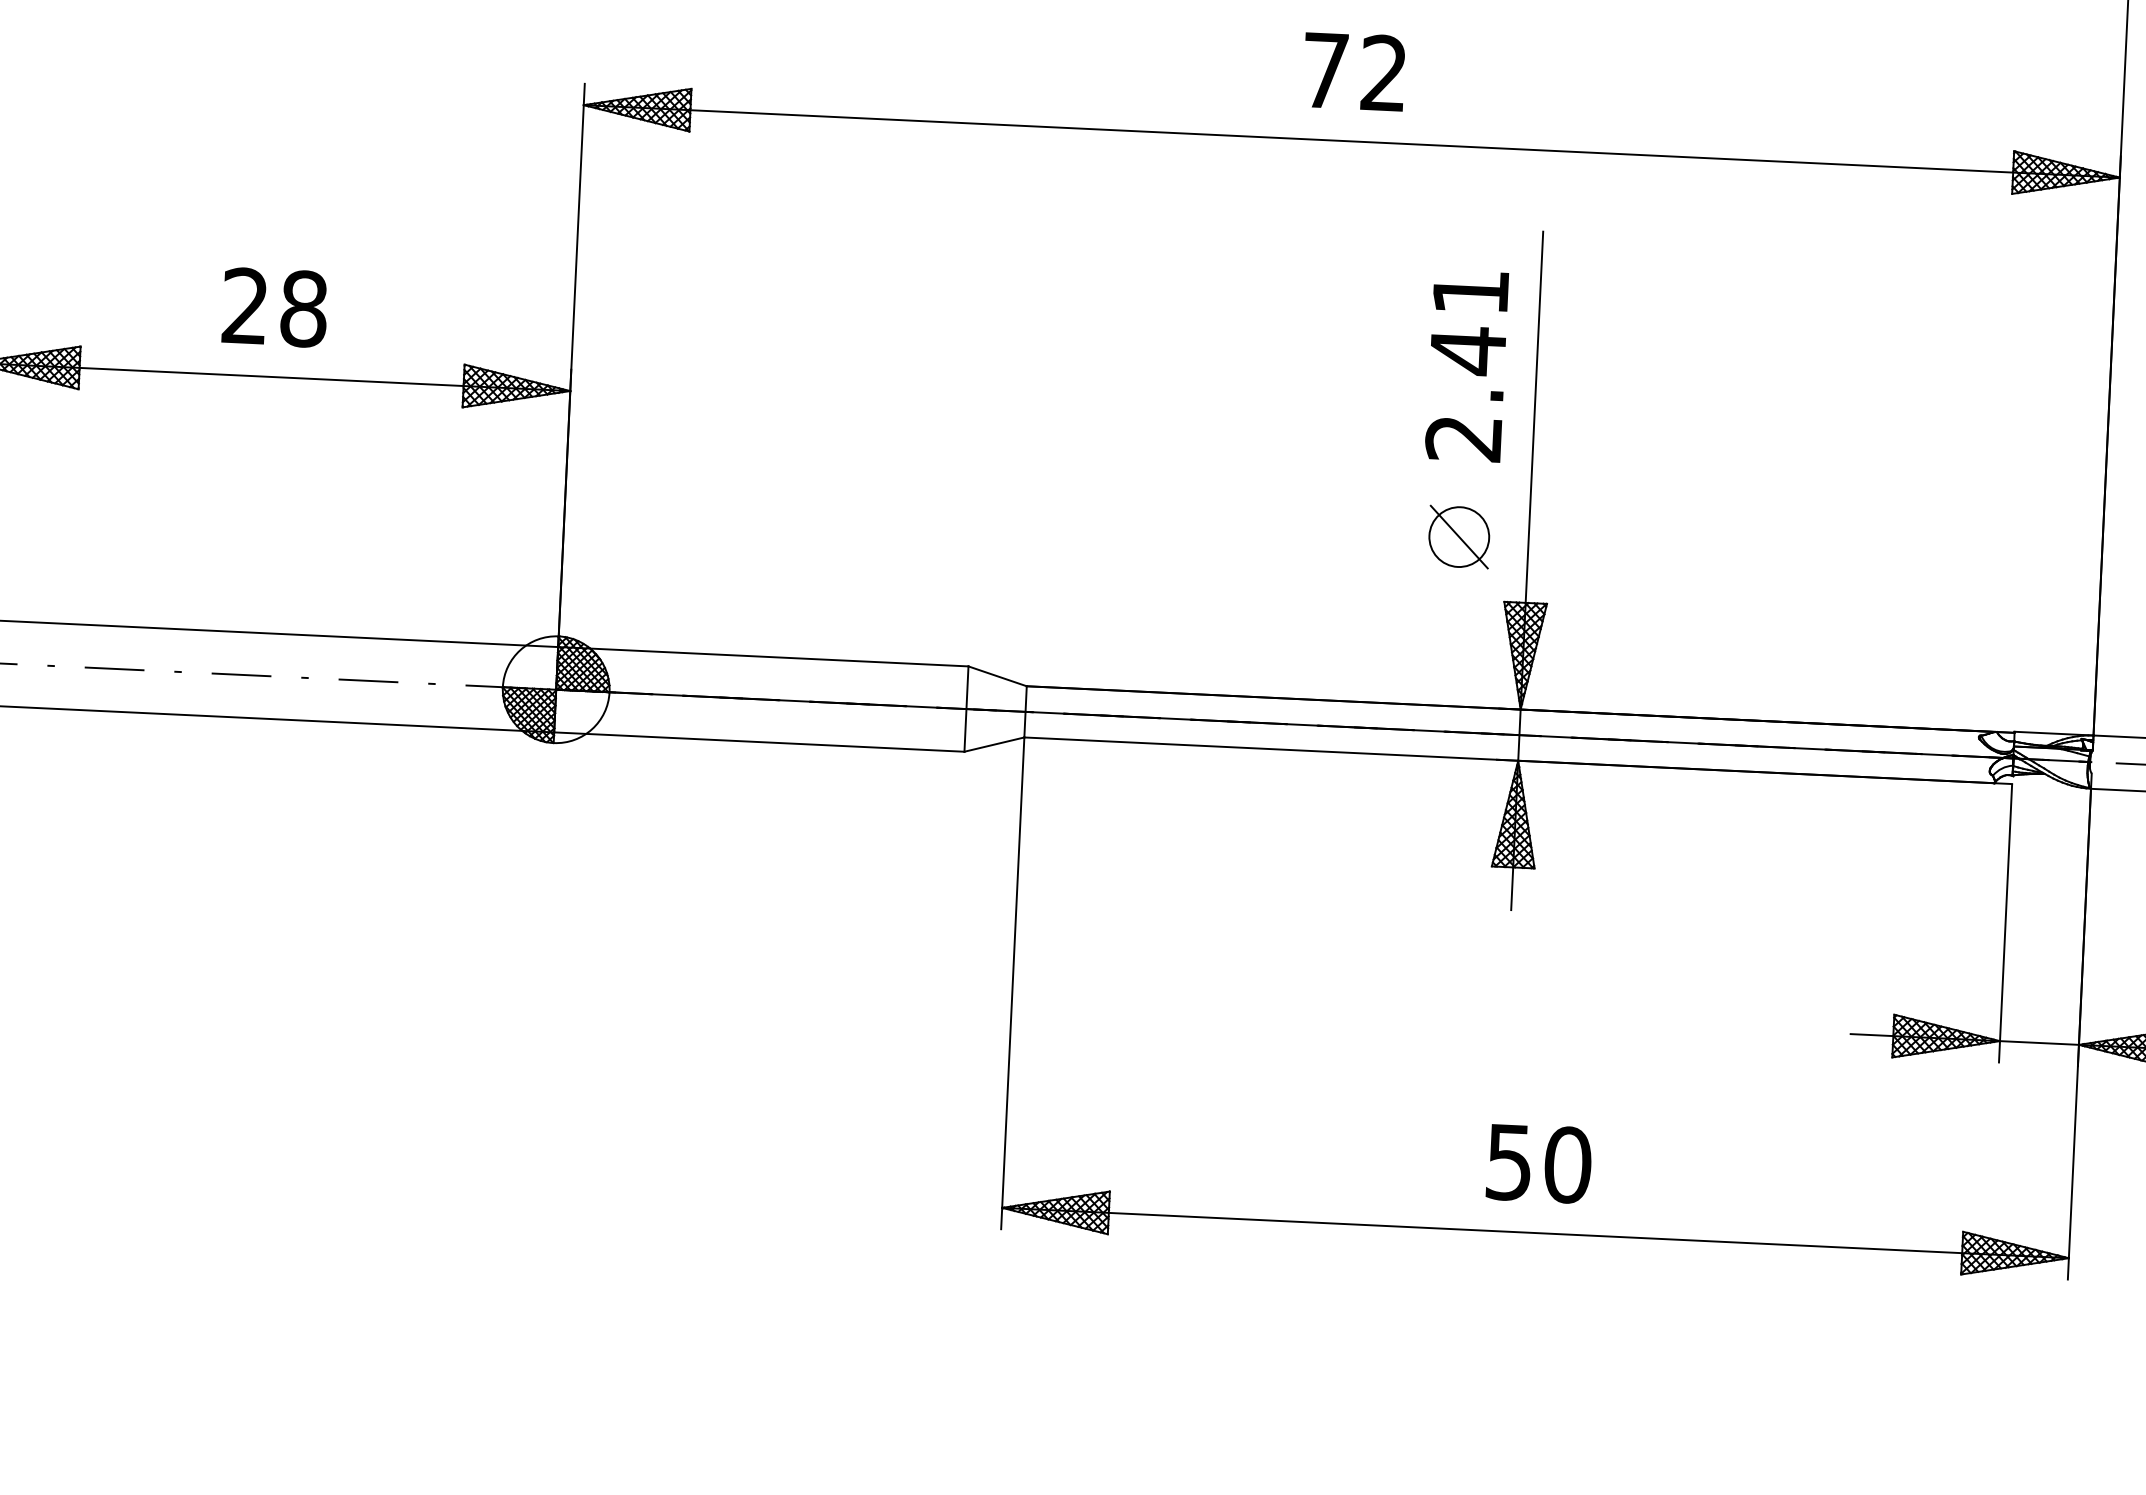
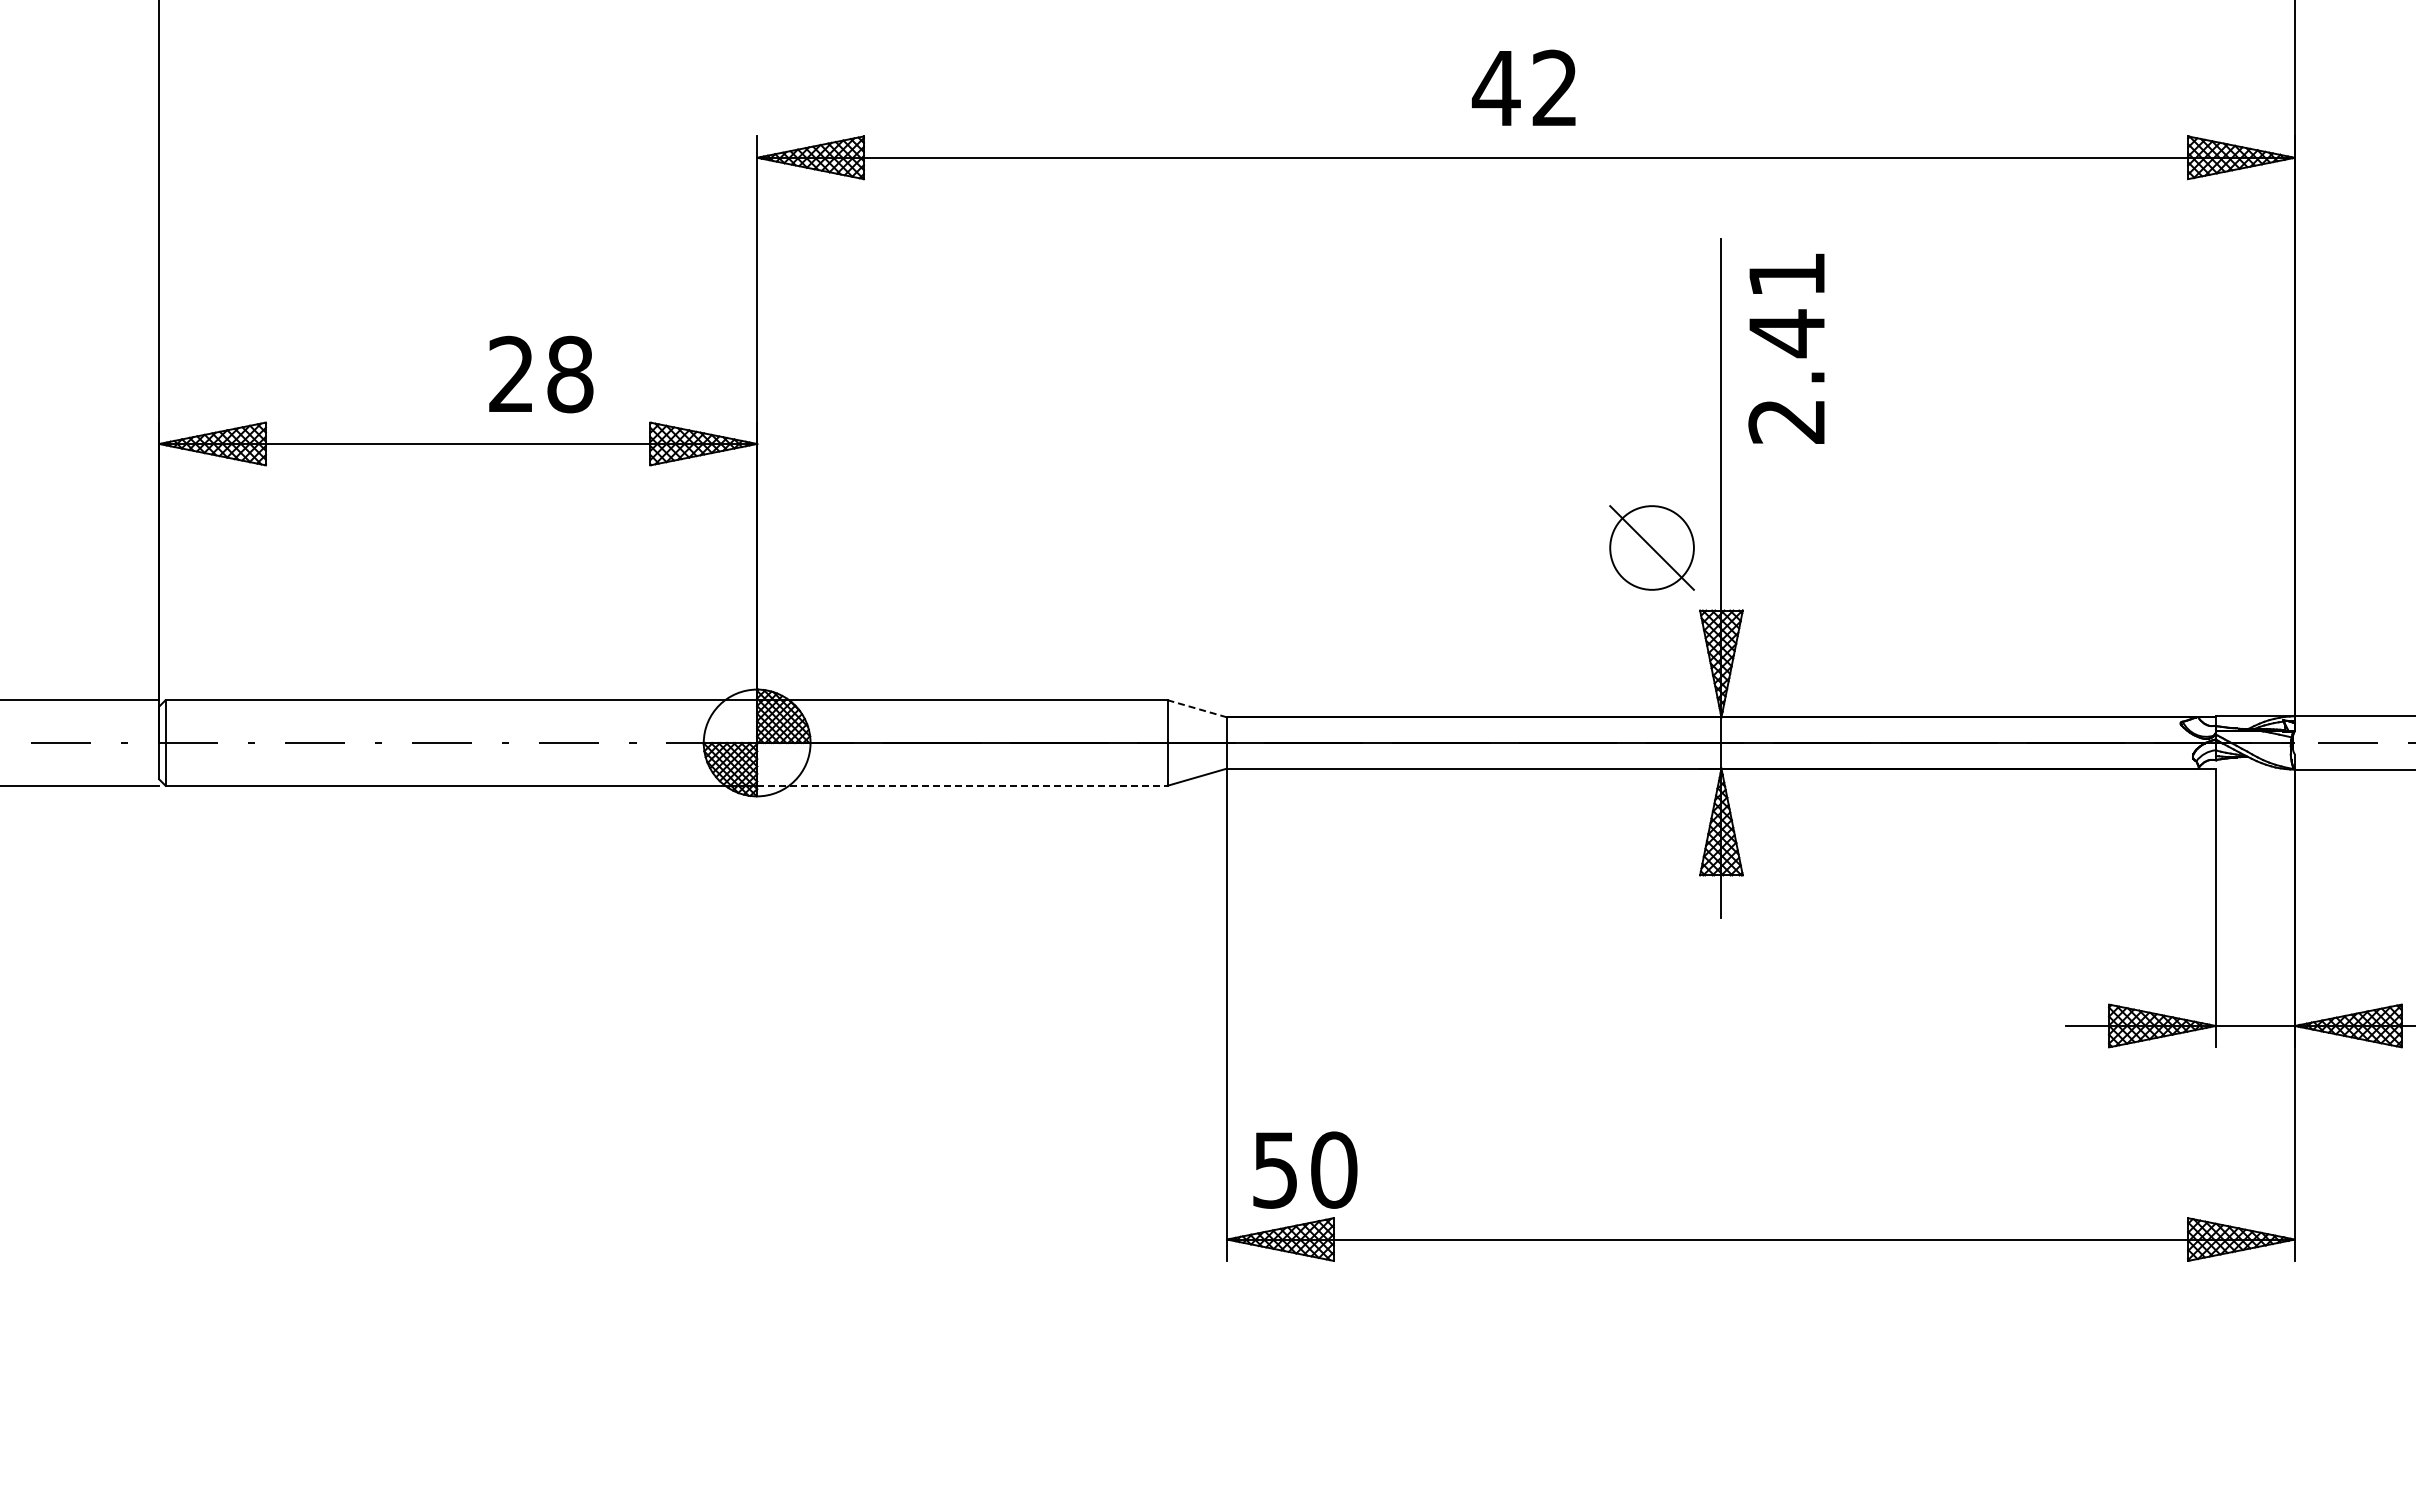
text: (1324, 70) -> (1495, 88), 72 -> 42
text: (275, 307) -> (541, 374), moved
text: (1466, 365) -> (1786, 348), moved
part: (1458, 536) -> (1651, 547), size x1.4
line: (997, 676) -> (1197, 708), solid -> dashed
line: (760, 741) -> (963, 785), solid -> dashed
text: (1539, 1163) -> (1305, 1169), moved

